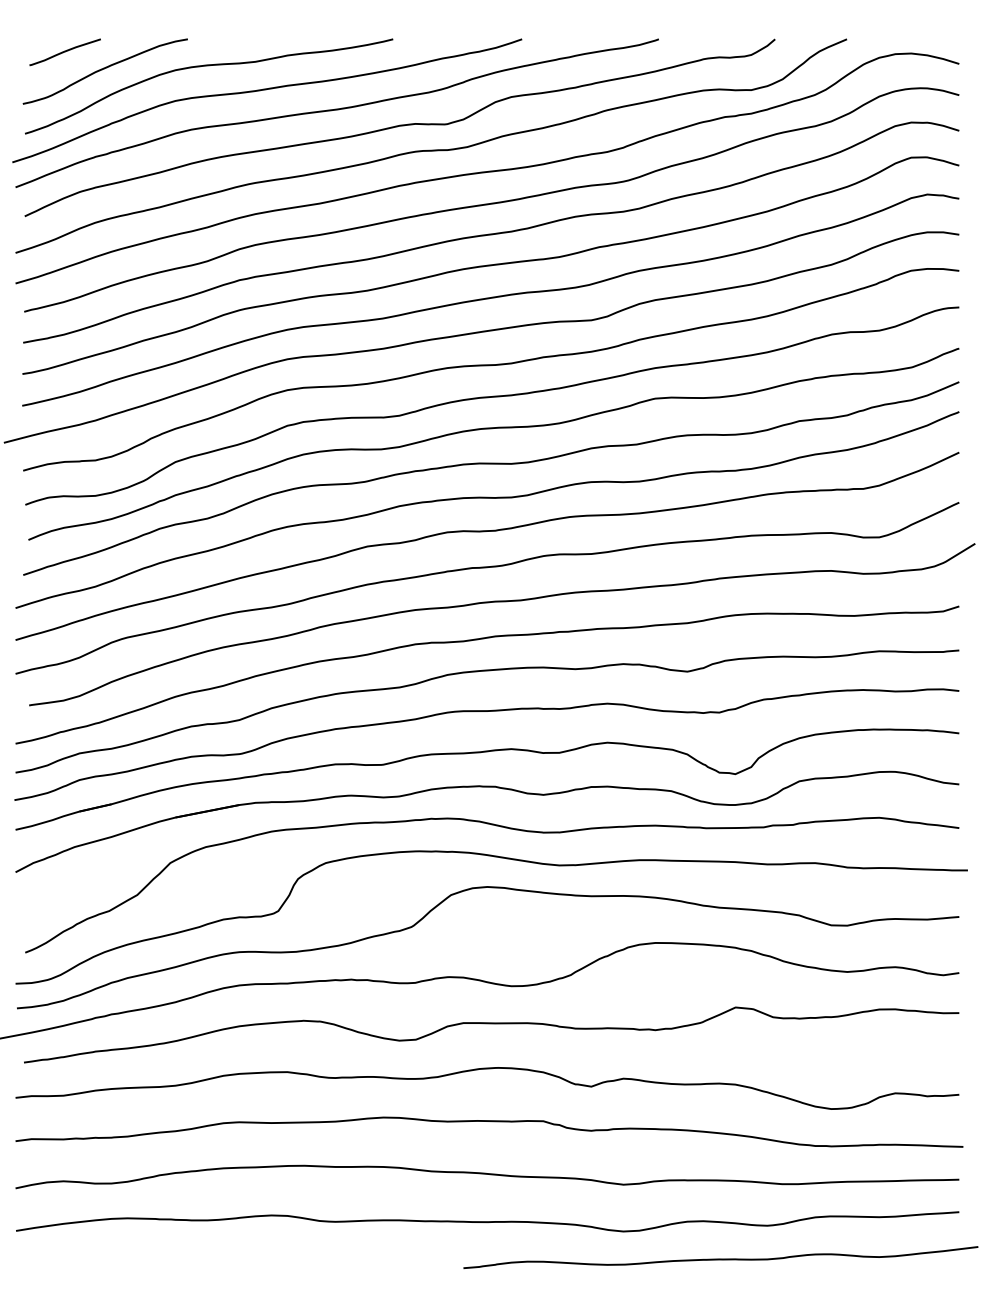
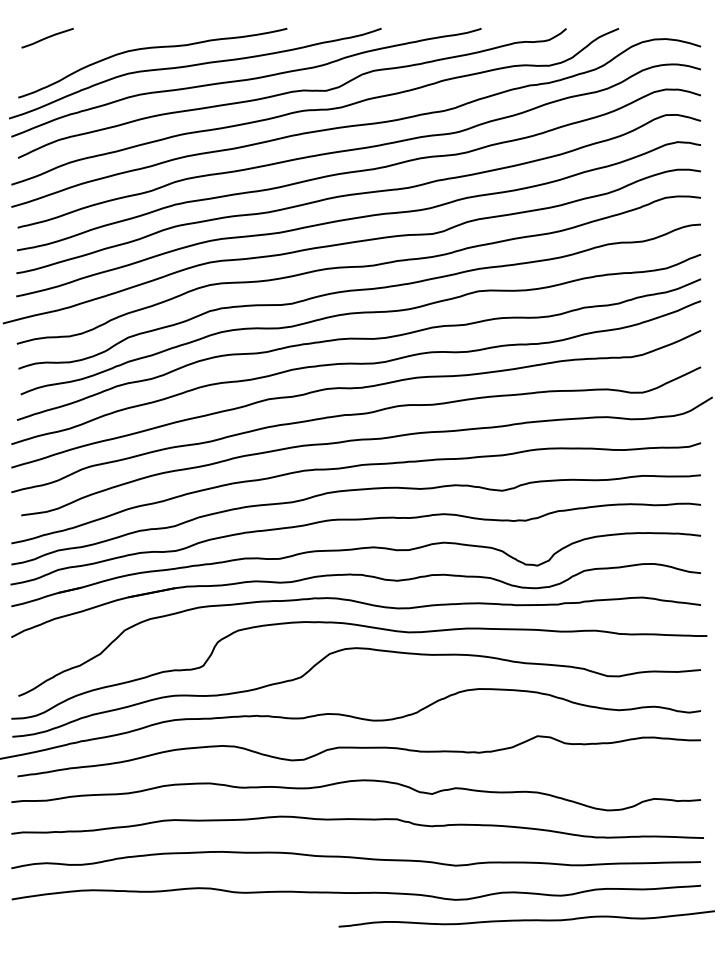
curve: (104, 69) -> (76, 50), removed

